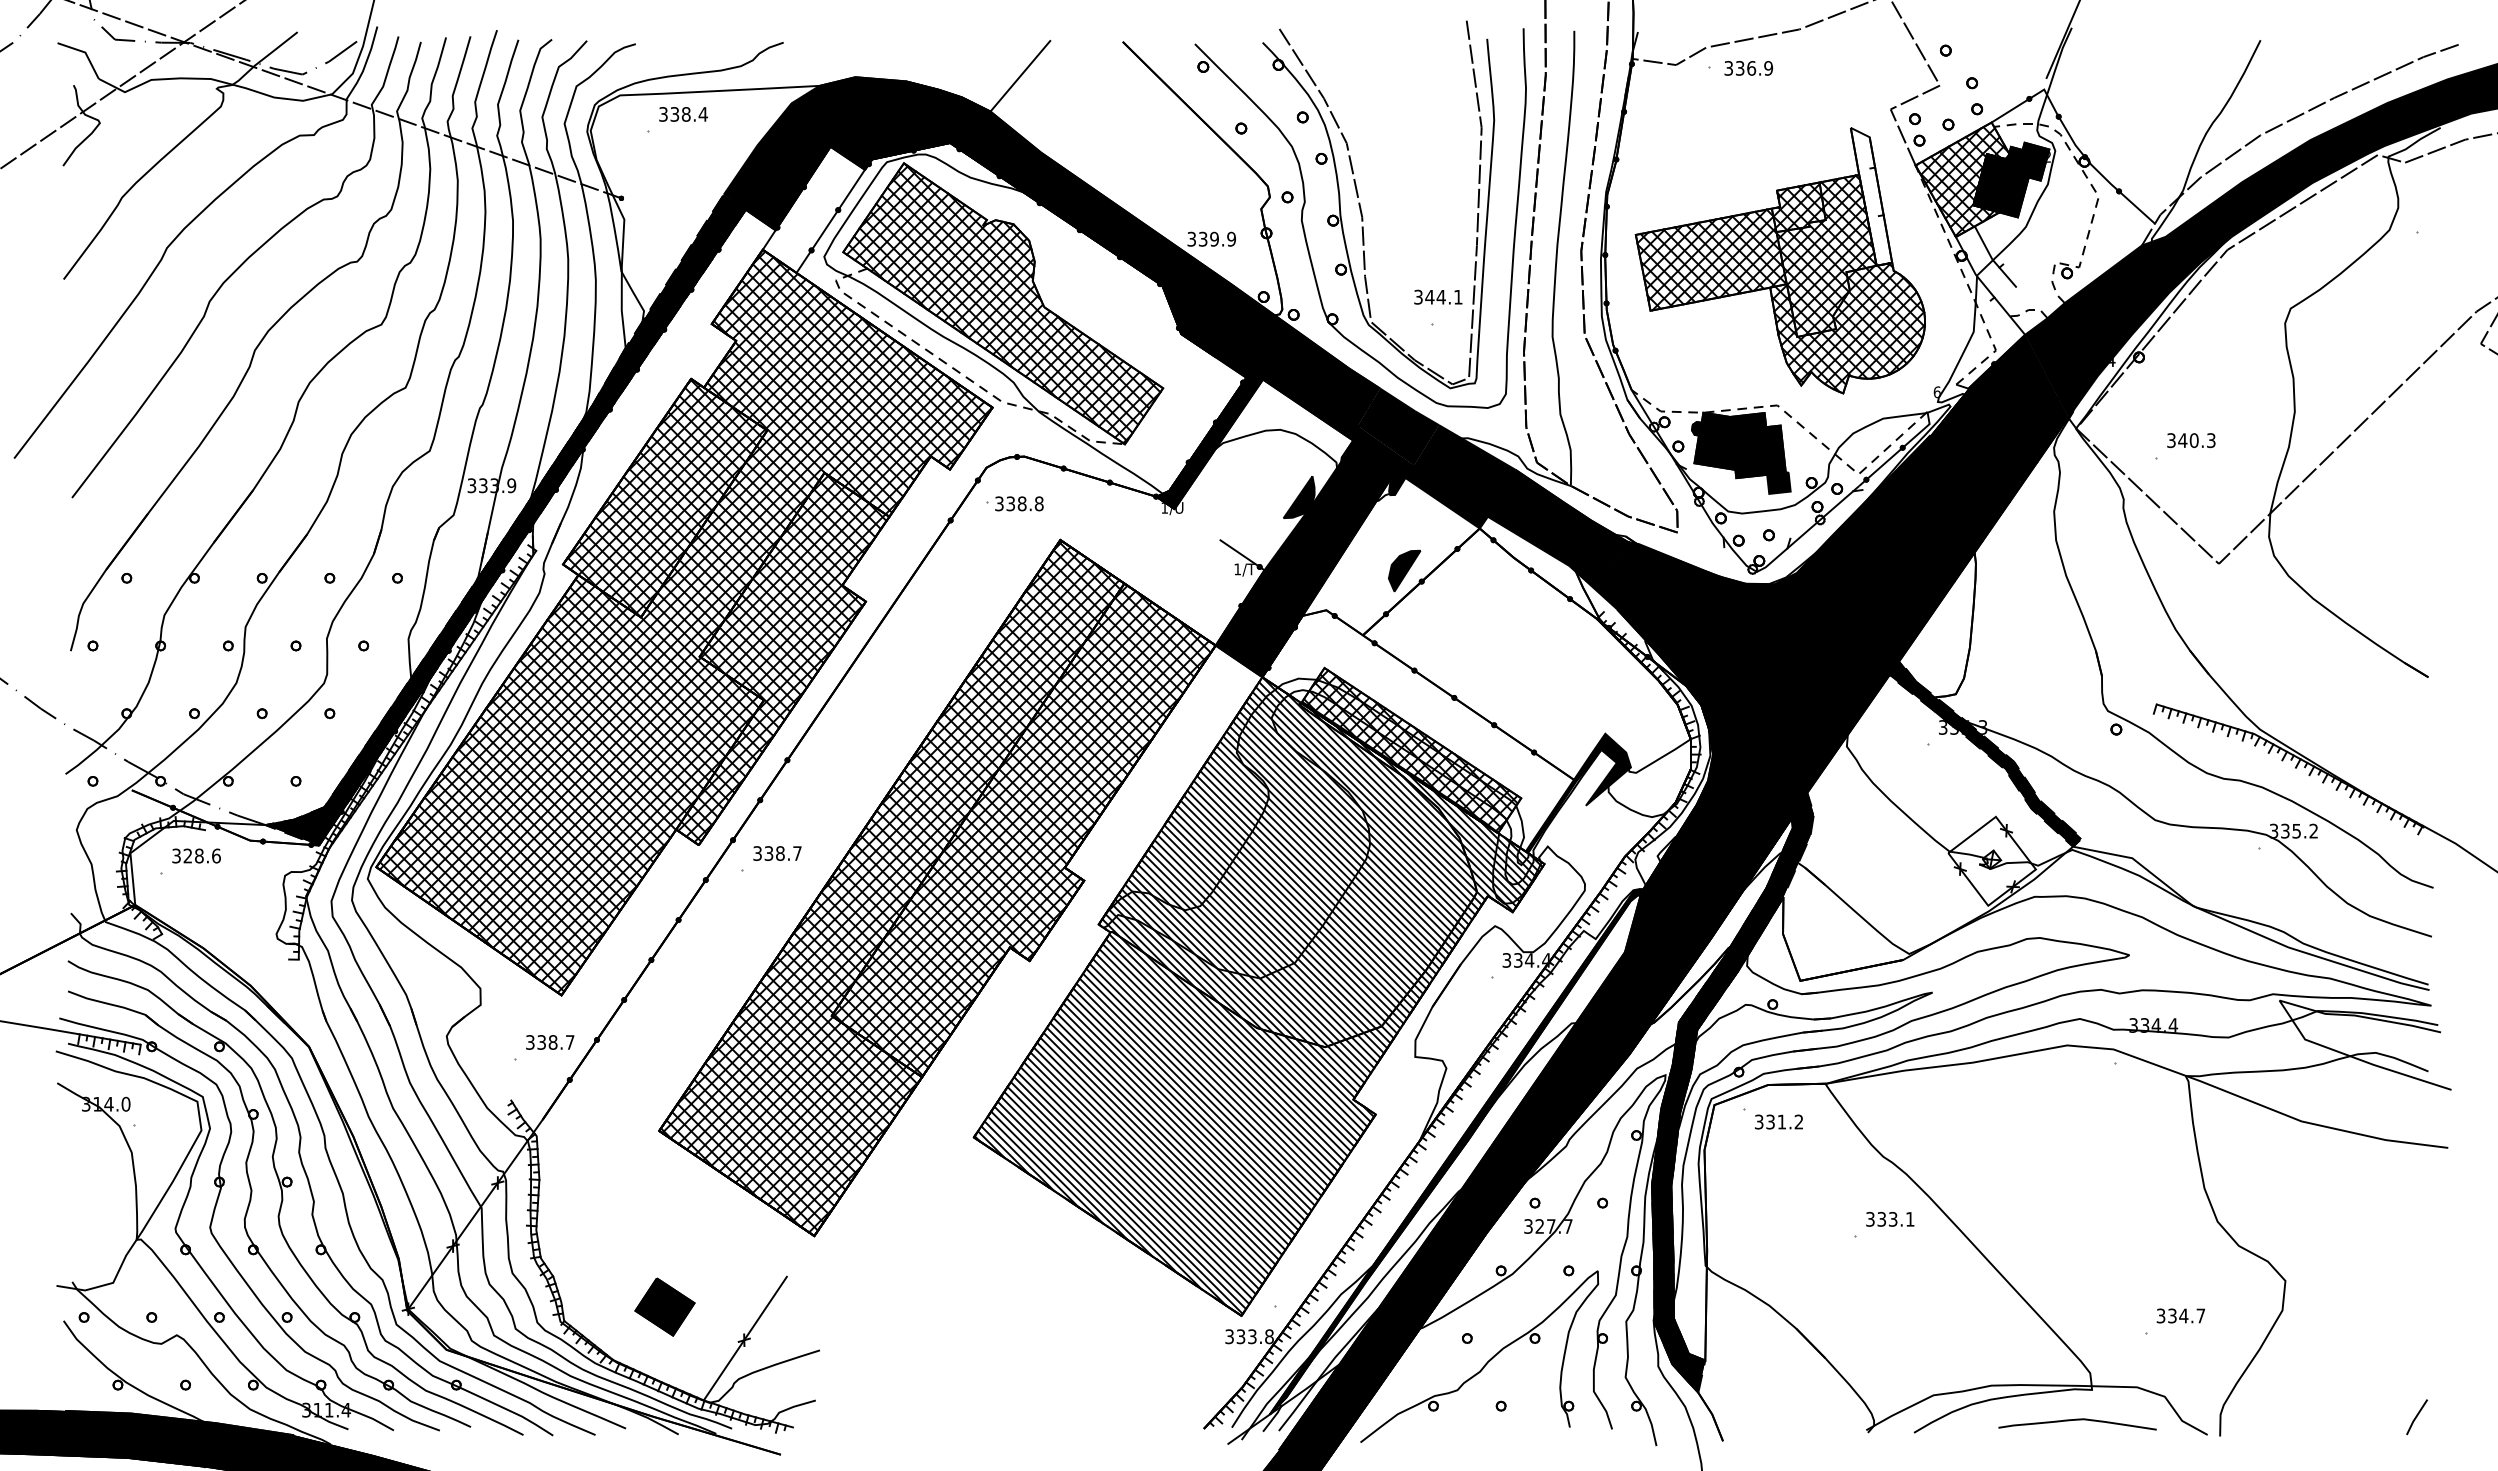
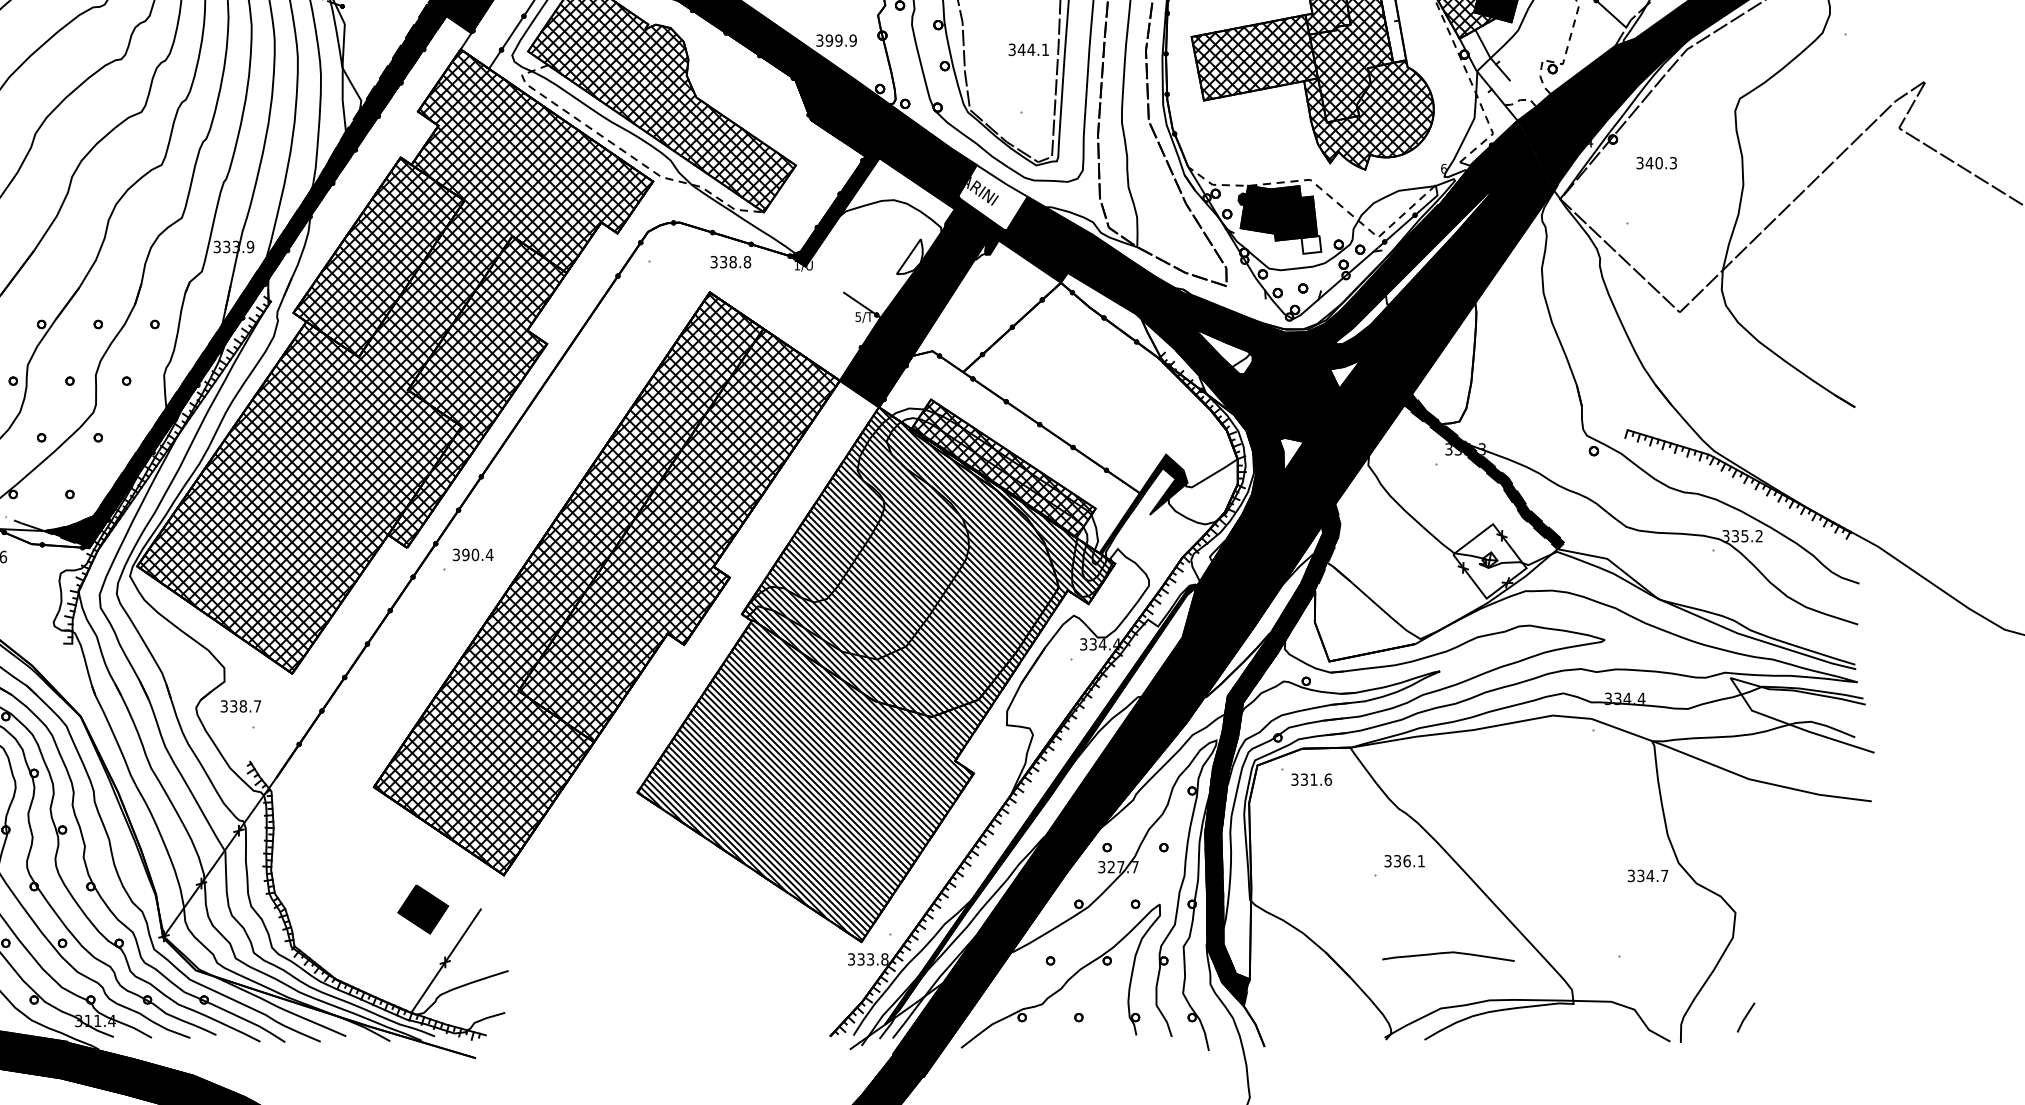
text: (1202, 238) -> (828, 40), 339.9 -> 399.9
text: (1438, 296) -> (1028, 49), moved
fill: (1398, 426) -> (992, 197), removed
text: (2191, 440) -> (1656, 163), moved
fill: (1778, 482) -> (1311, 244), removed
fill: (1298, 497) -> (909, 256), removed
text: (1019, 503) -> (730, 261), moved
fill: (1779, 511) -> (1311, 268), removed
fill: (1899, 511) -> (1412, 268), removed
text: (1237, 569) -> (858, 317), 1/T -> 5/T
part: (1404, 570) -> (997, 317), removed
fill: (1673, 610) -> (1223, 351), removed
fill: (1819, 637) -> (1345, 374), removed
fill: (1754, 733) -> (1290, 454), removed
text: (783, 853) -> (478, 554), 338.7 -> 390.4
text: (550, 1042) -> (241, 706), moved
text: (1798, 1121) -> (1327, 779), 331.2 -> 331.6
text: (1892, 1218) -> (1406, 860), 333.1 -> 336.1
part: (664, 1306) -> (422, 909), moved
text: (2180, 1315) -> (1647, 875), moved
line: (2416, 1417) -> (1745, 1017), moved
curve: (2077, 1420) -> (1448, 953), moved

